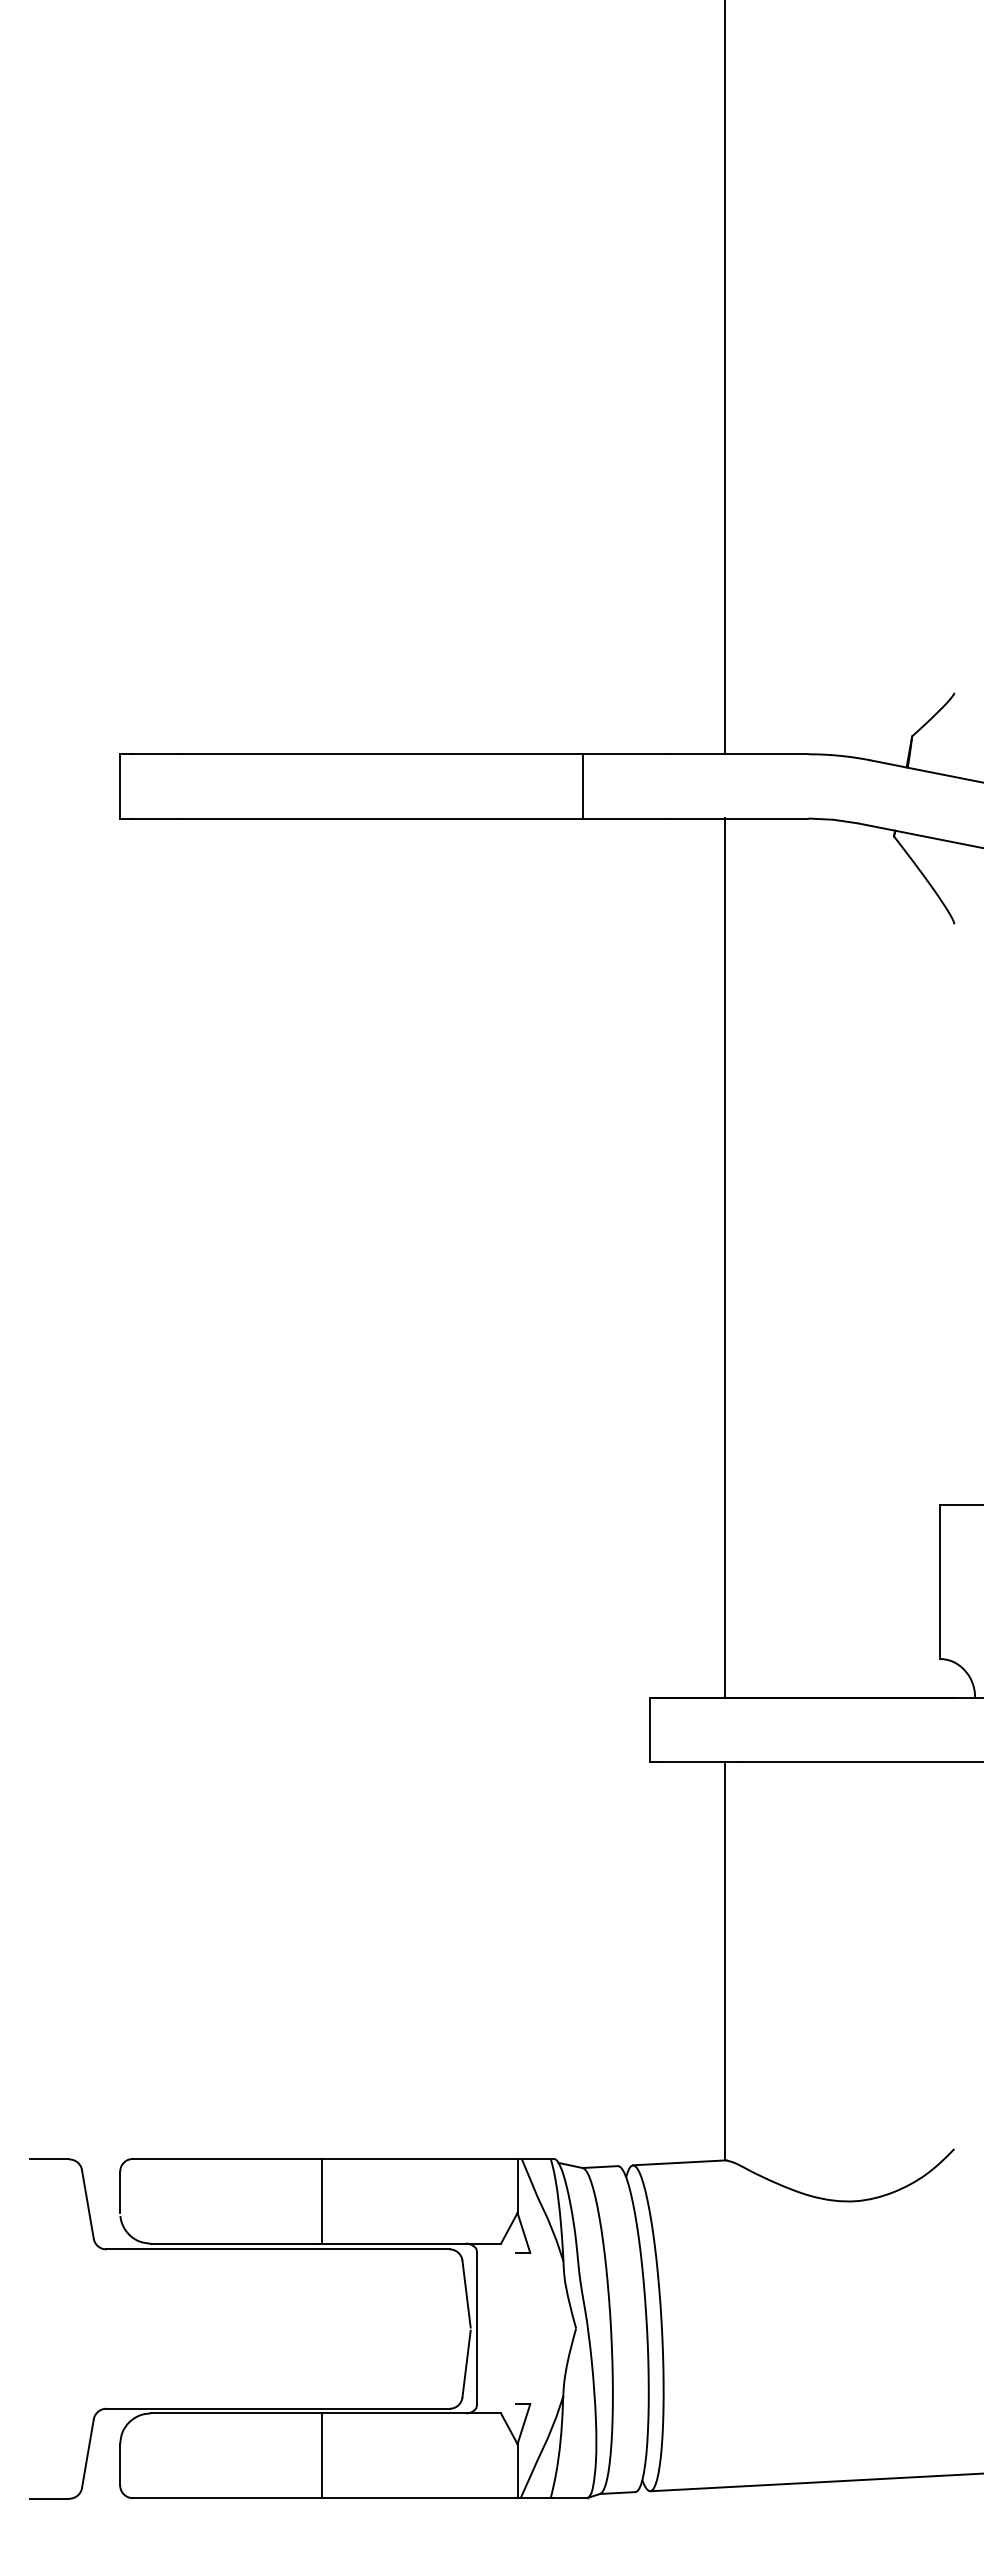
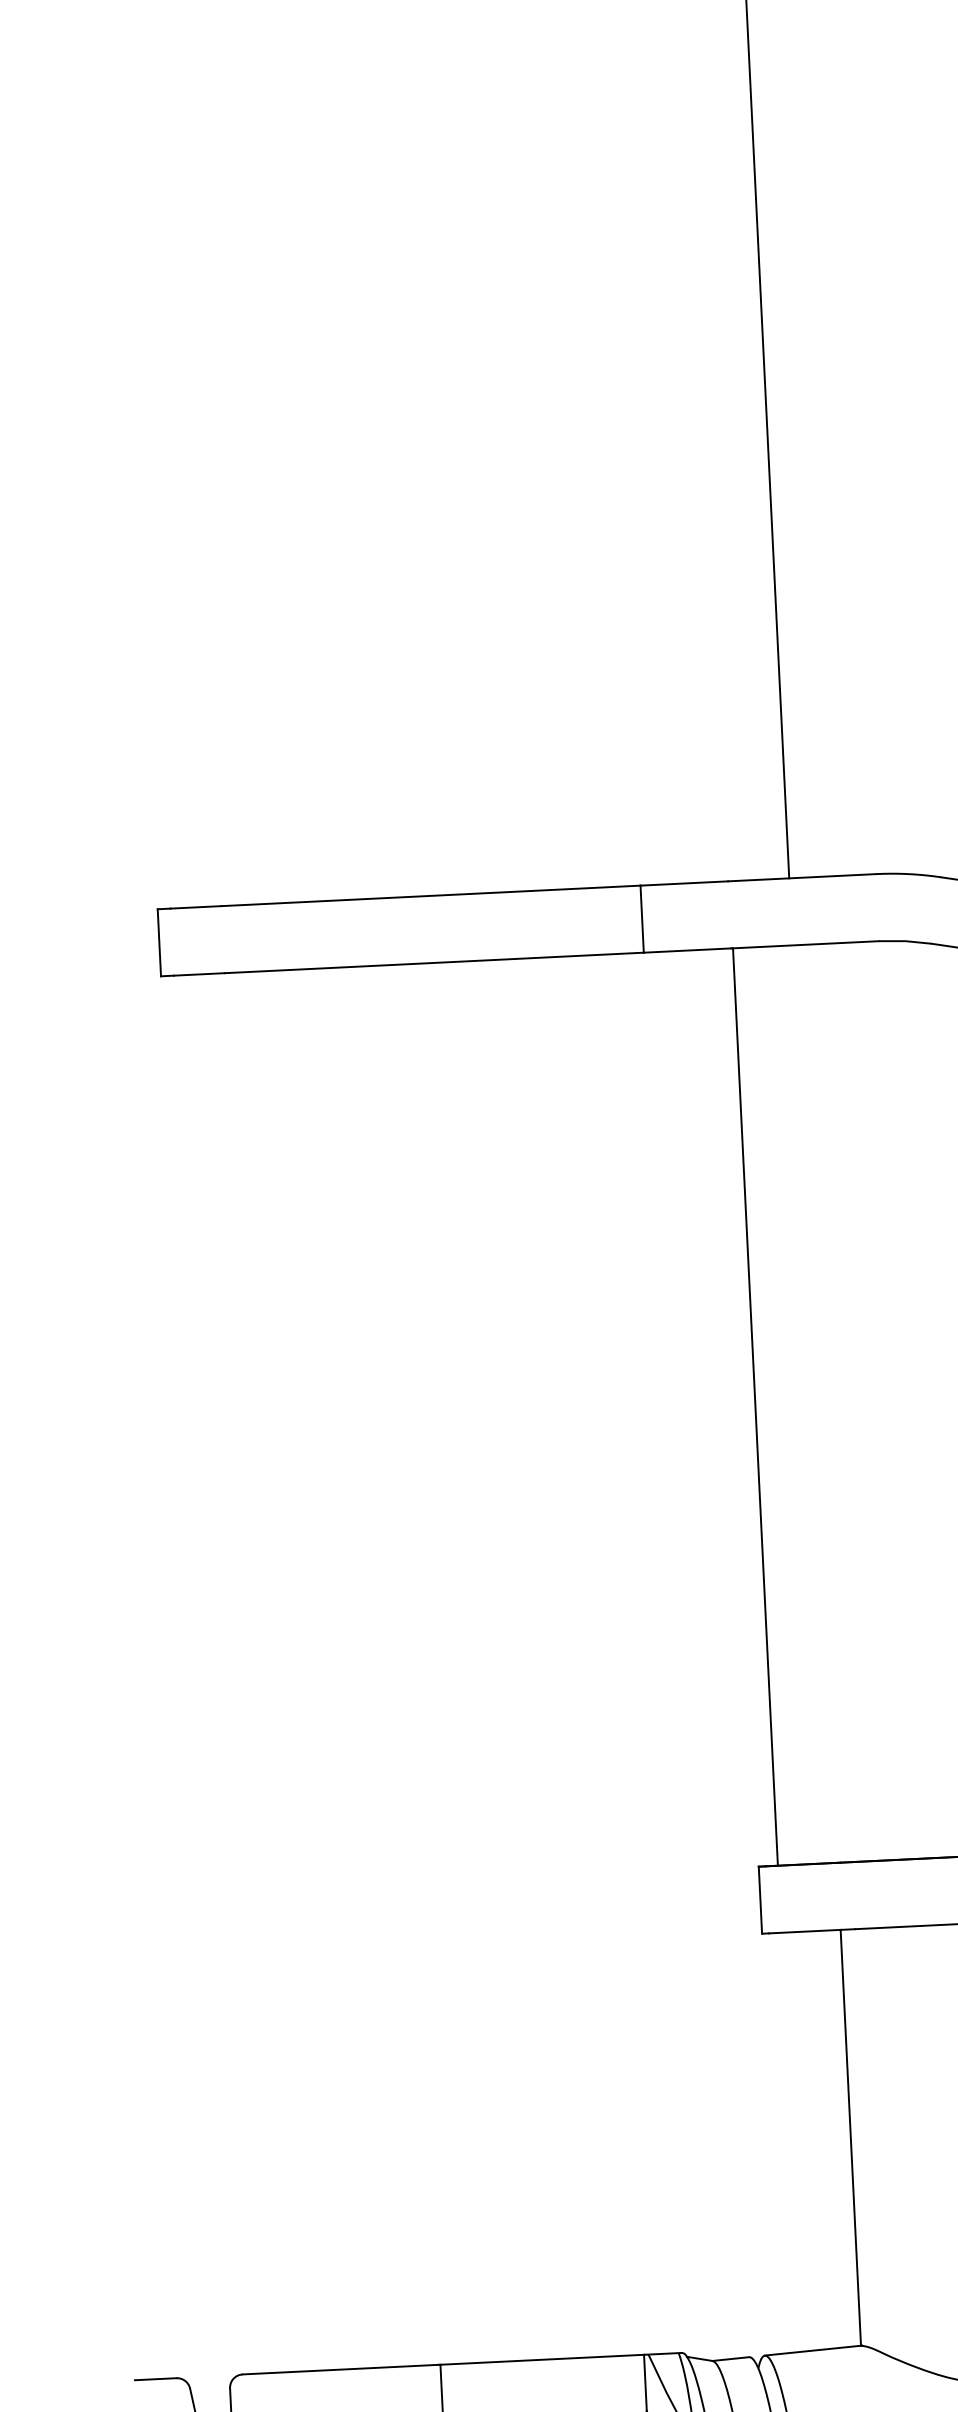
line: (725, 1257) -> (755, 1406), moved

